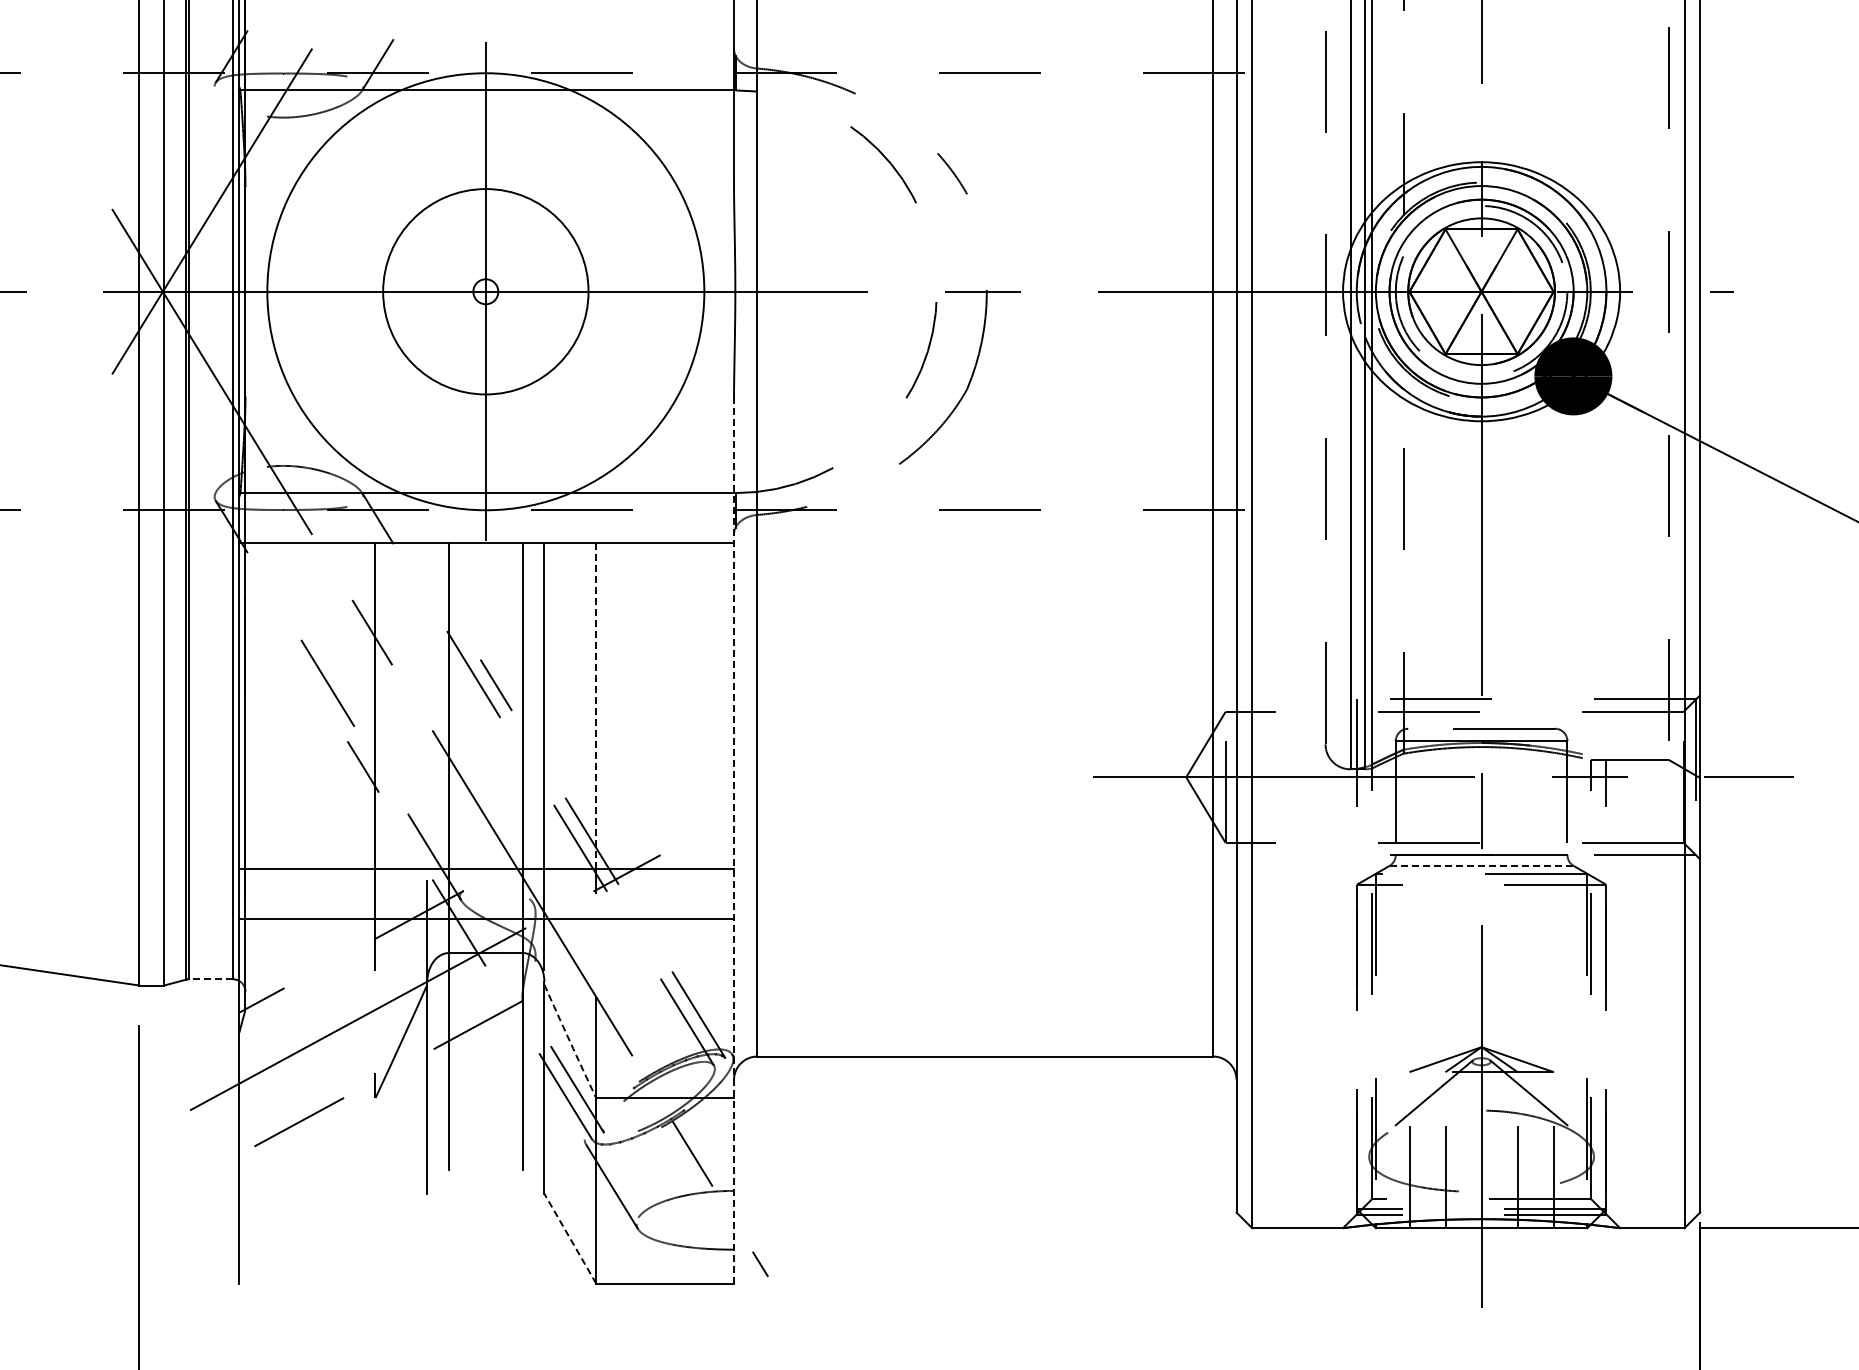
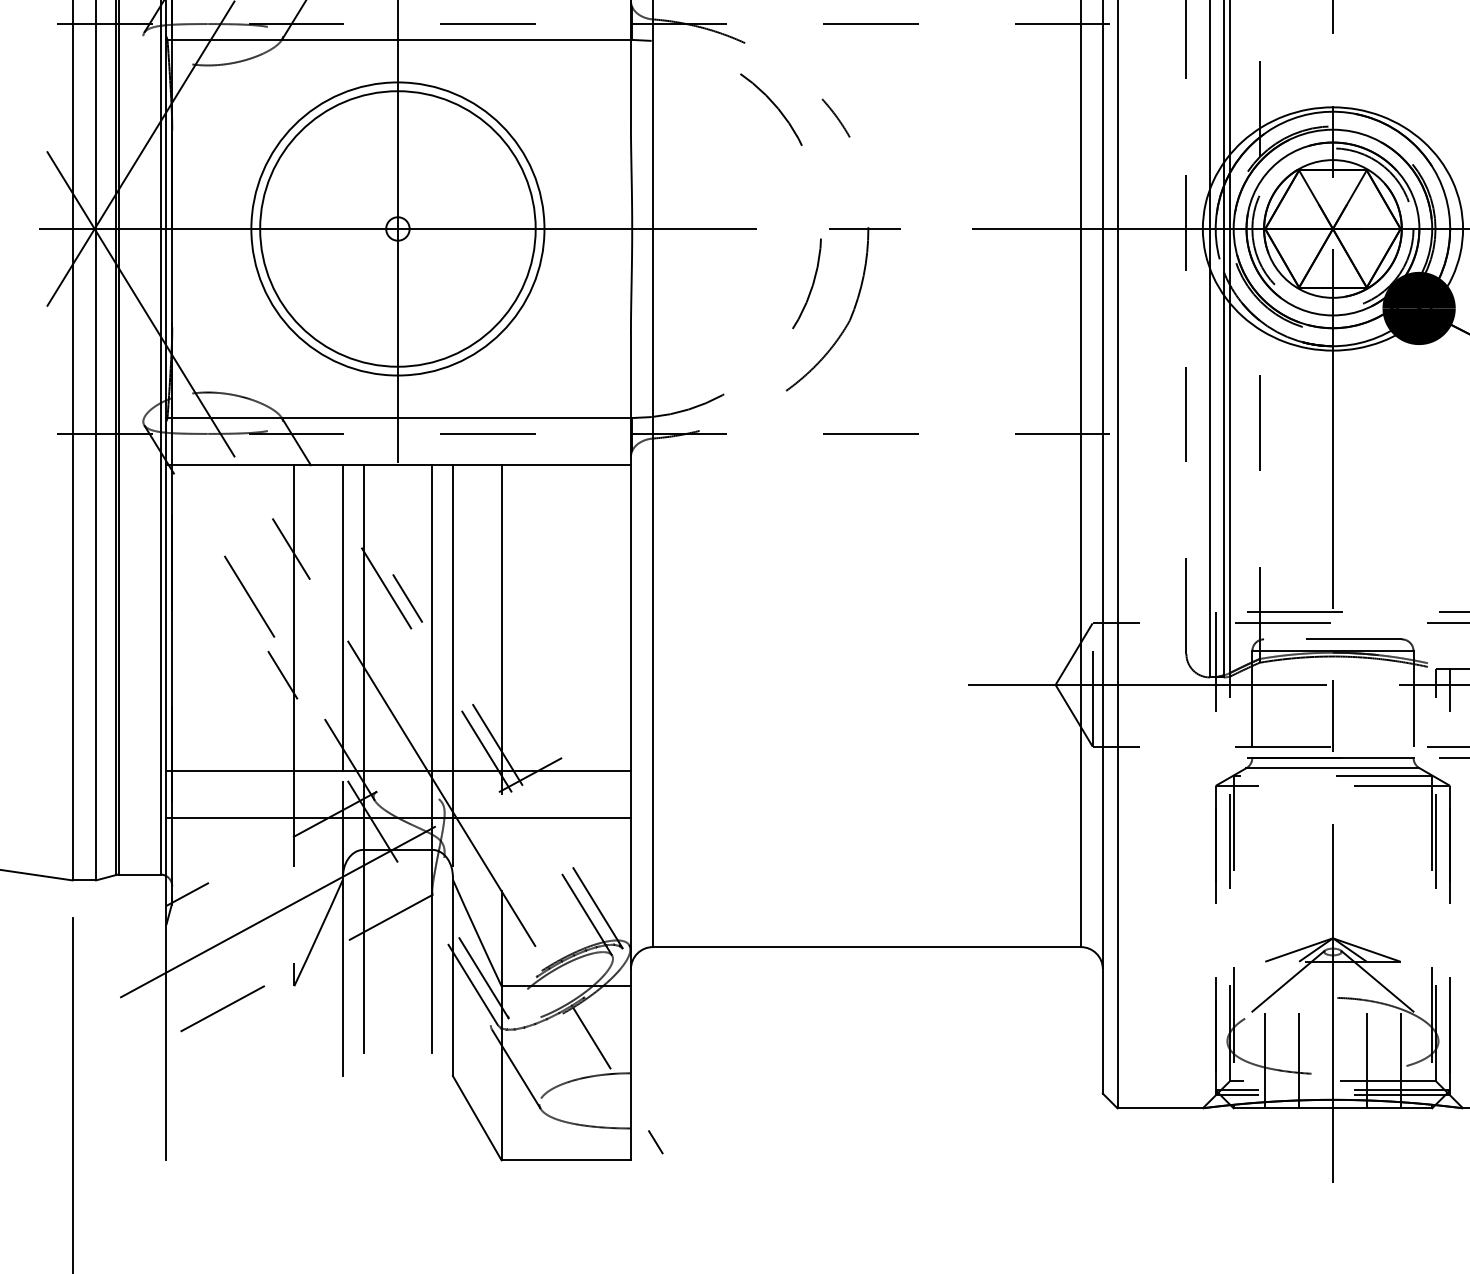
circle: (485, 291) -> (397, 228), size x0.71
circle: (485, 291) -> (397, 228), size x1.43
line: (427, 706) -> (343, 618), added
line: (596, 706) -> (501, 618), dashed -> solid
line: (734, 843) -> (631, 747), dashed -> solid
line: (1482, 865) -> (1333, 767), dashed -> solid
line: (211, 979) -> (140, 874), dashed -> solid
arc: (570, 1041) -> (477, 932), dashed -> solid
line: (570, 1238) -> (477, 1117), dashed -> solid

